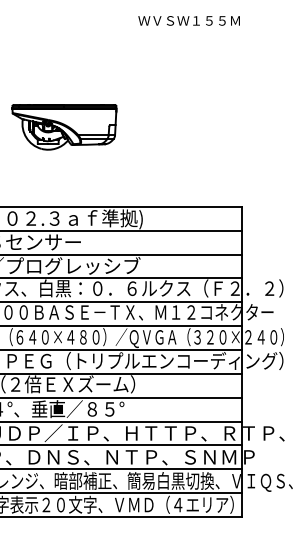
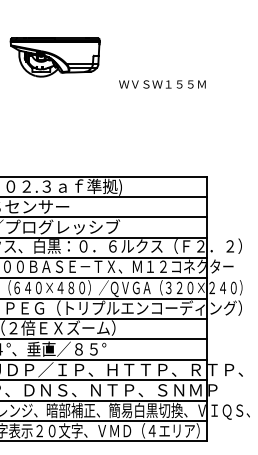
text: (188, 20) -> (161, 84), moved
part: (64, 127) -> (55, 57), moved

